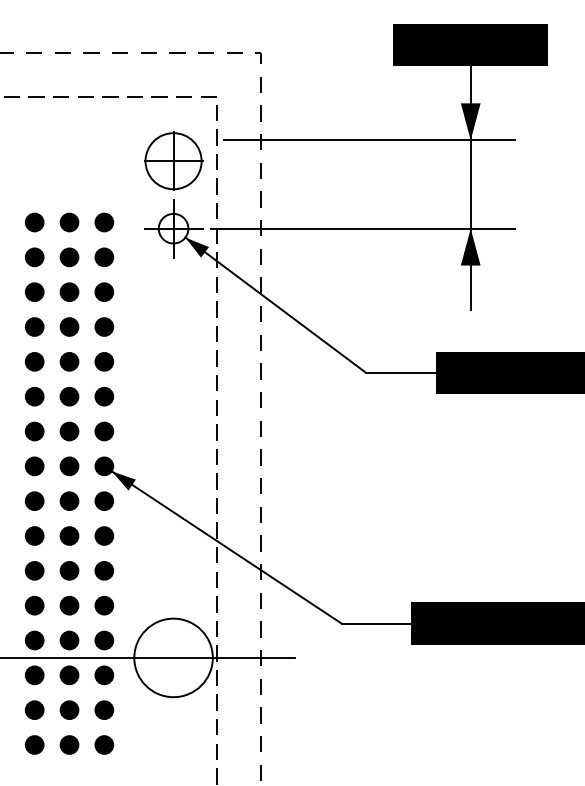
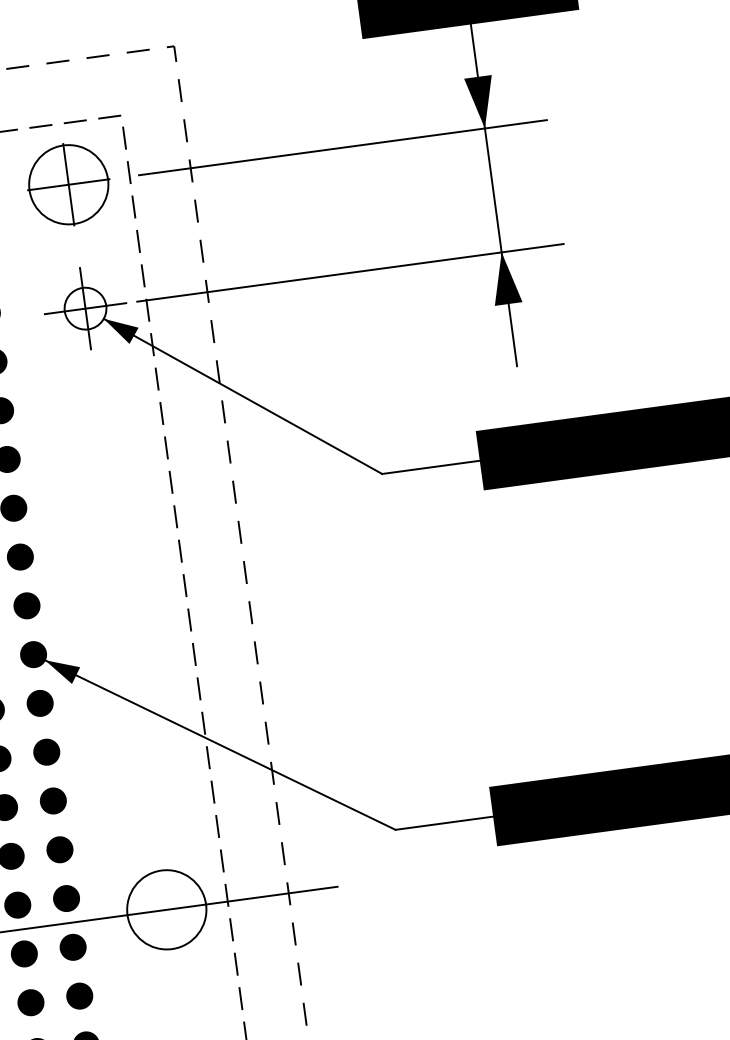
part: (173, 160) -> (68, 183), moved
circle: (173, 657) -> (166, 909), size x0.71

